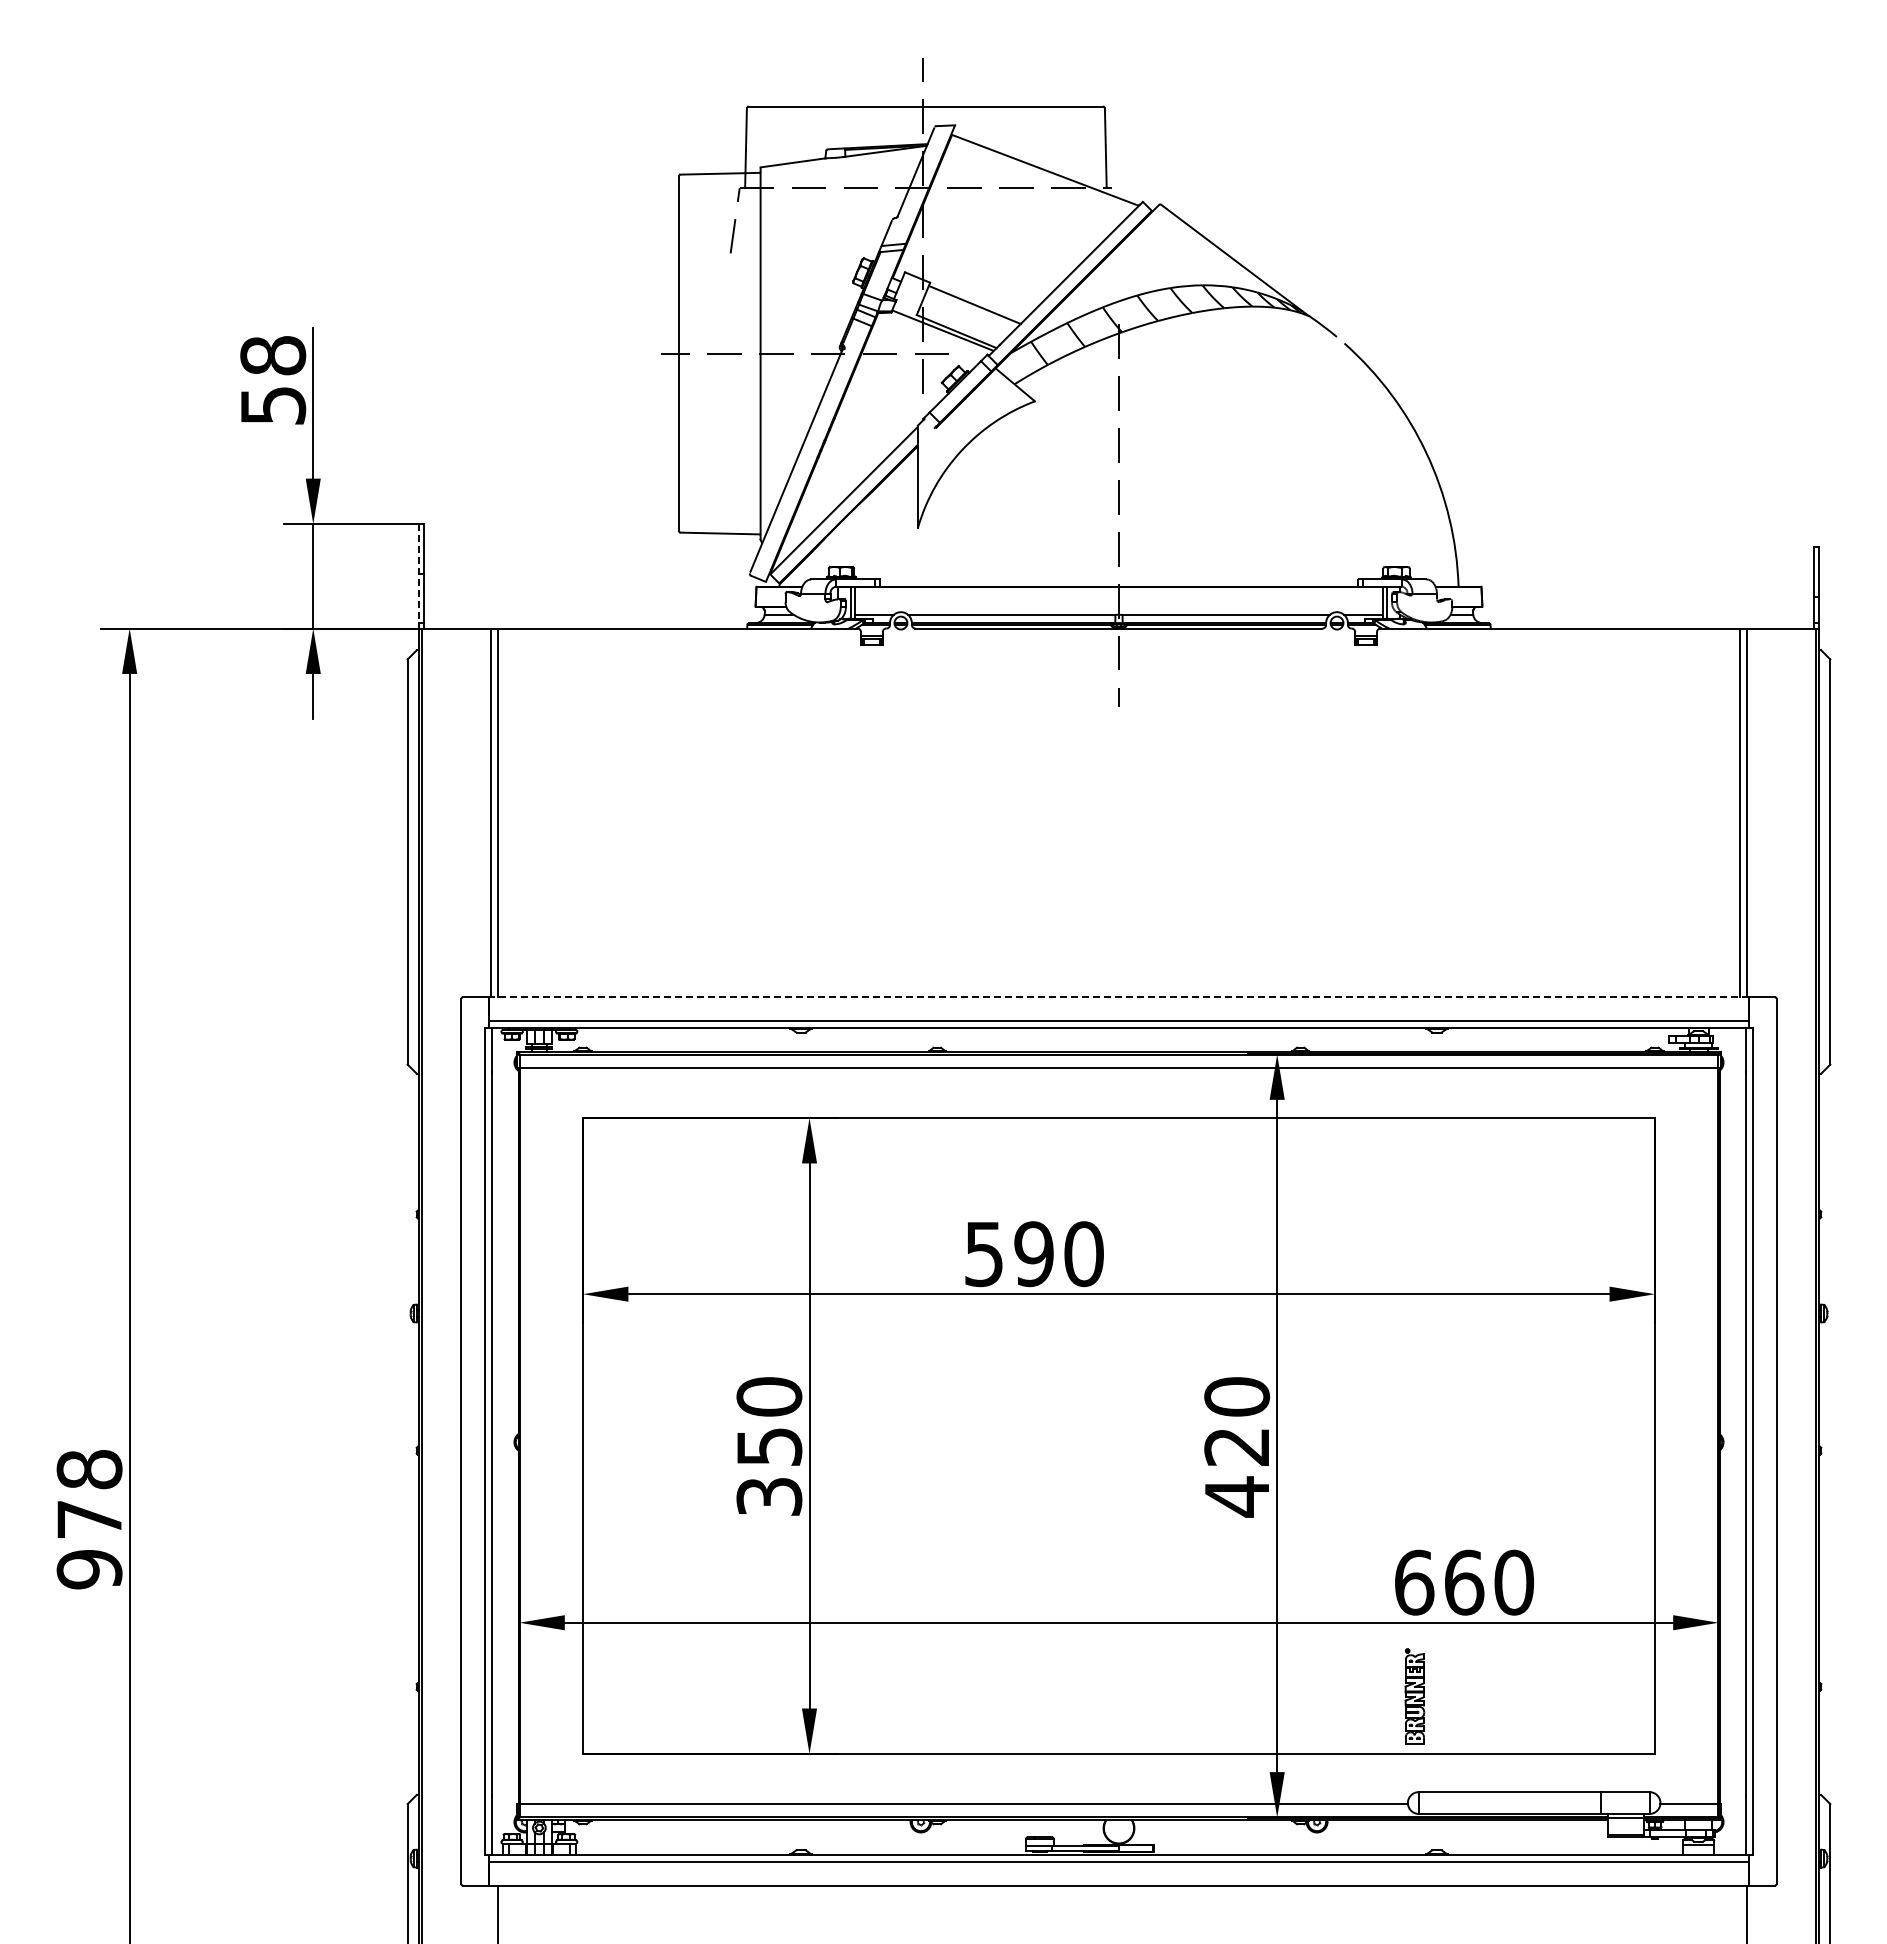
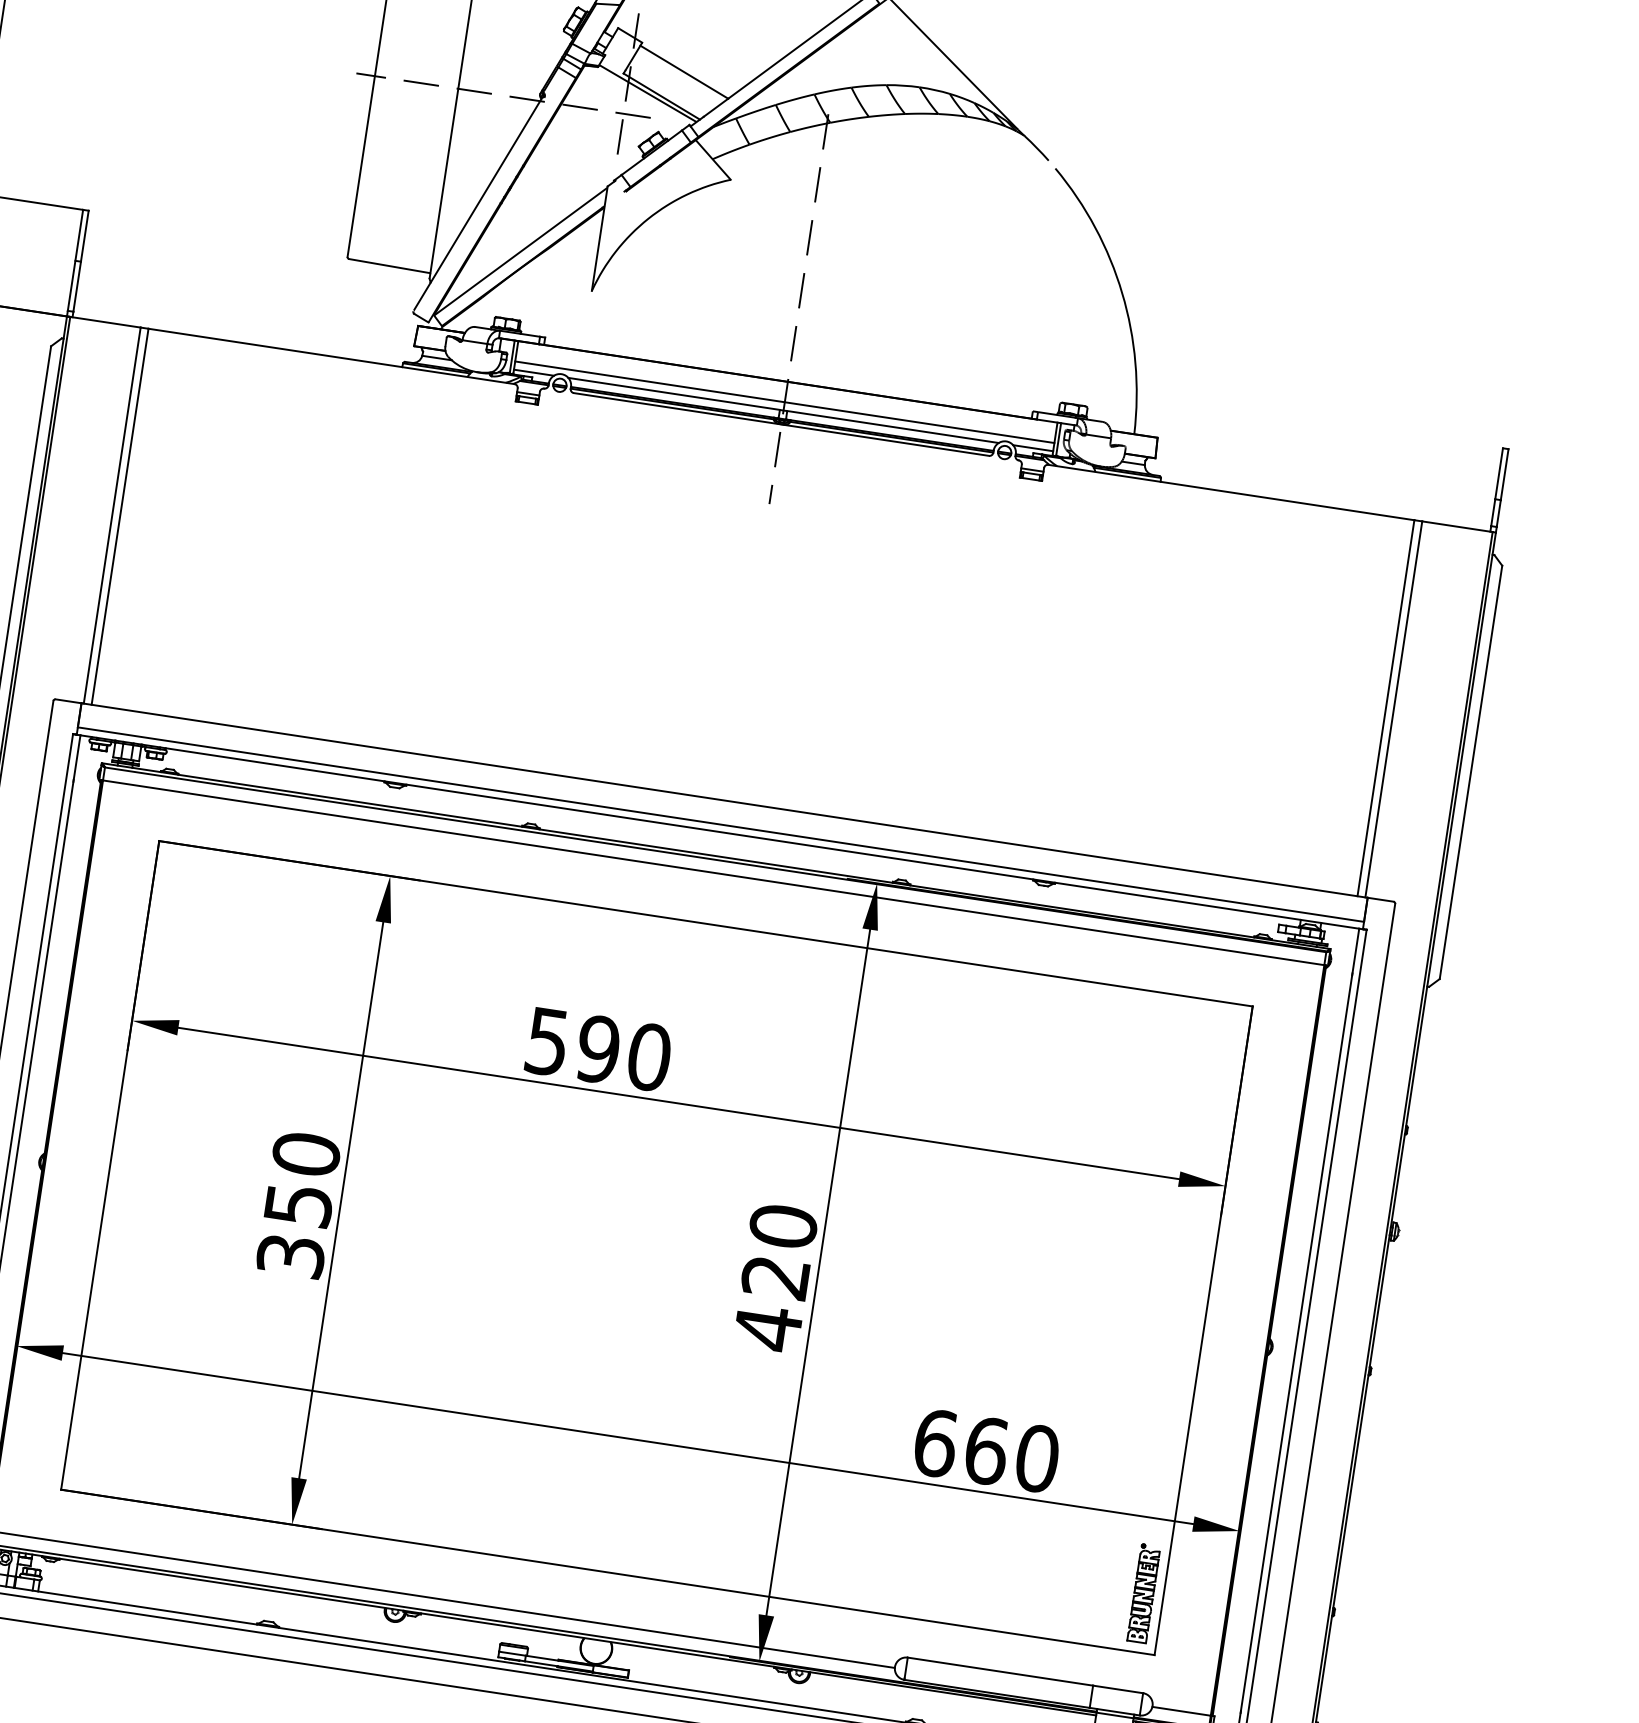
line: (418, 573) -> (75, 260), dashed -> solid
line: (1118, 606) -> (784, 401), added
line: (1118, 997) -> (724, 800), dashed -> solid
part: (1414, 1696) -> (1143, 1593), moved

